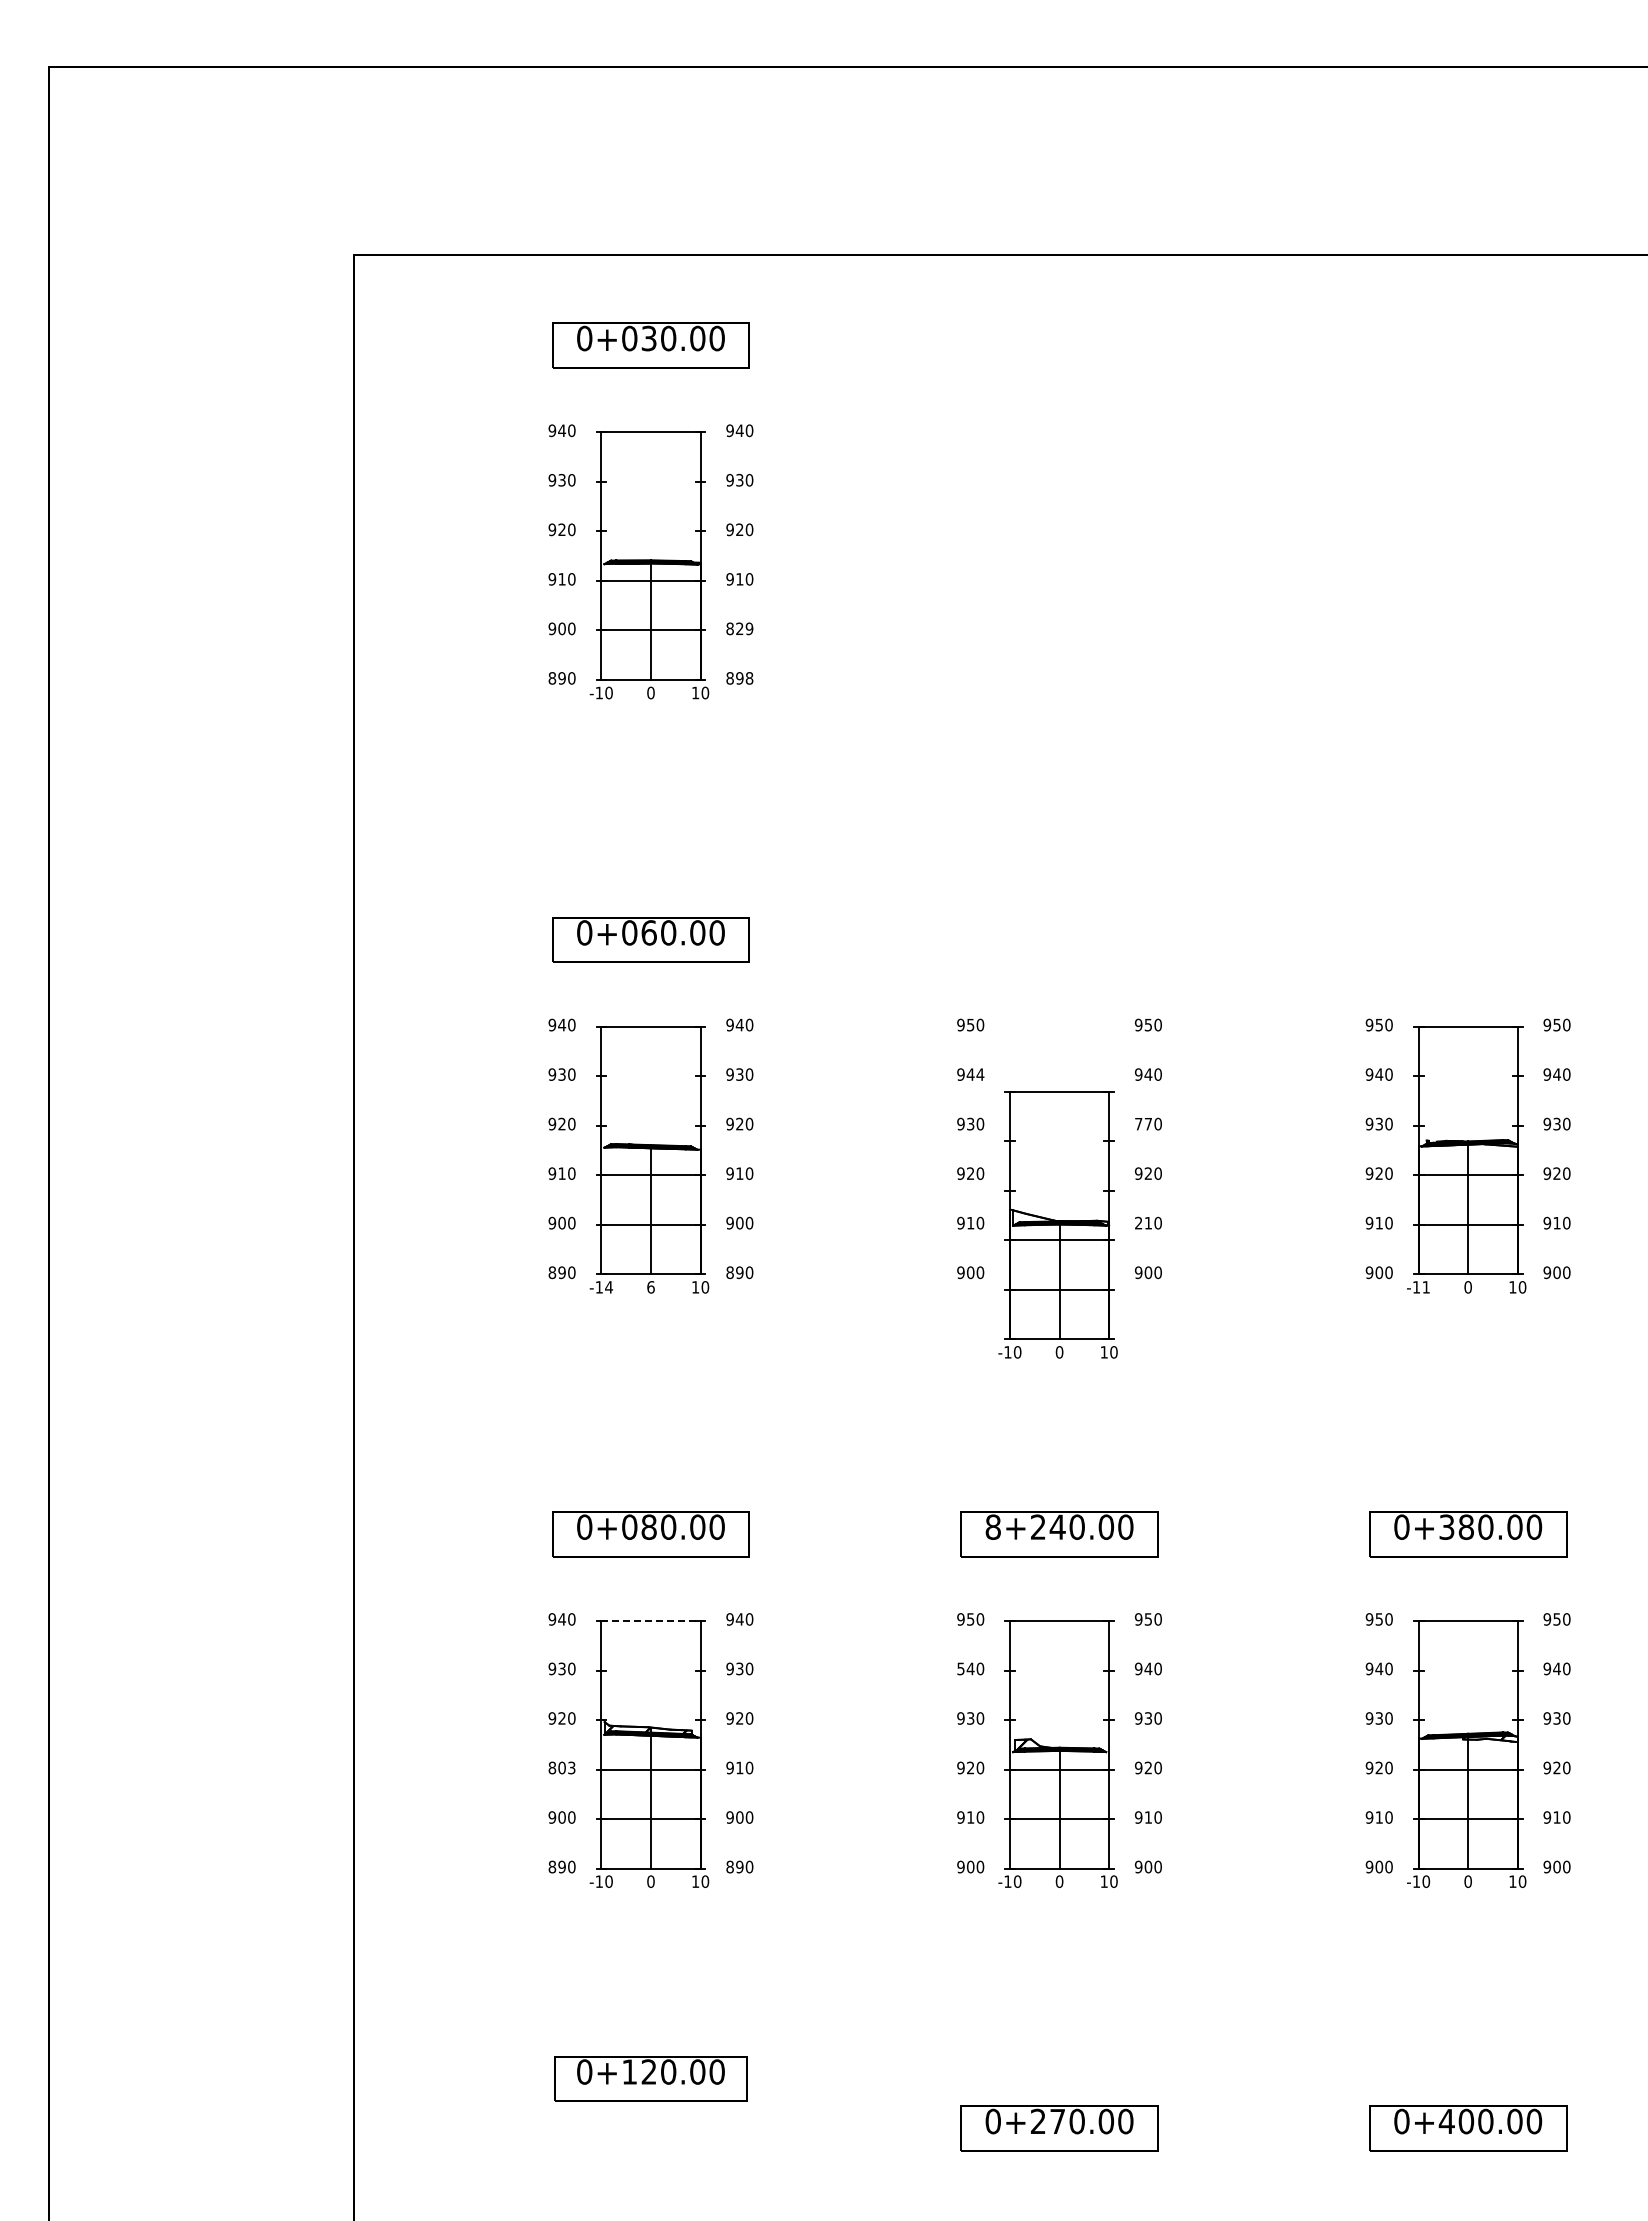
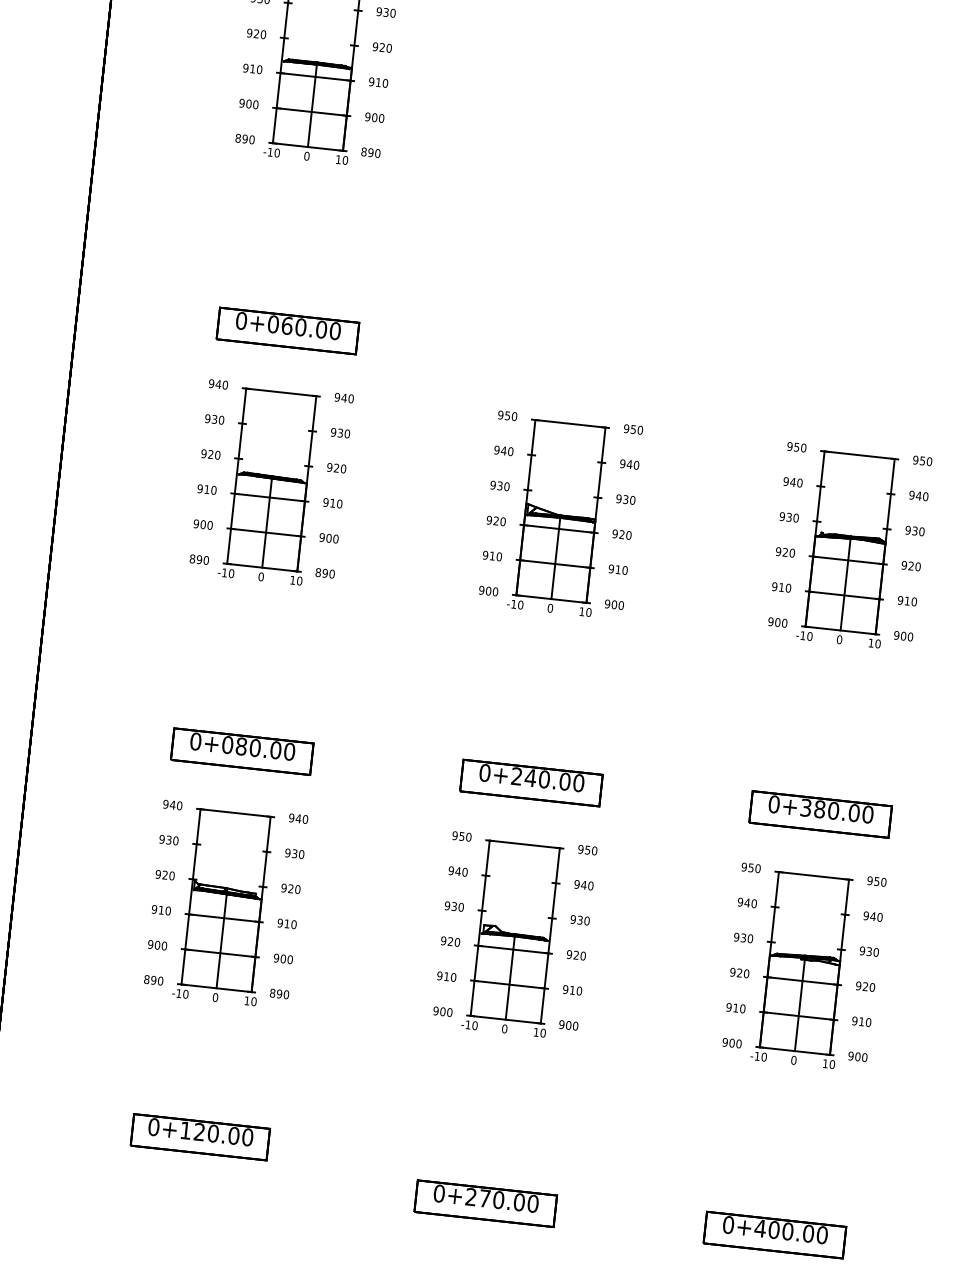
text: (739, 628) -> (374, 117), 829 -> 900
text: (749, 678) -> (377, 153), 898 -> 890
text: (980, 1074) -> (510, 451), 944 -> 940
text: (1143, 1123) -> (622, 498), 770 -> 930
text: (1138, 1223) -> (611, 569), 210 -> 910
part: (1057, 1224) -> (558, 517), moved
text: (608, 1287) -> (231, 573), -14 -> -10
text: (650, 1287) -> (260, 576), 6 -> 0
text: (1426, 1287) -> (810, 636), -11 -> -10
text: (992, 1526) -> (484, 772), 8+240.00 -> 0+240.00
line: (651, 1620) -> (235, 812), dashed -> solid
text: (960, 1668) -> (450, 870), 540 -> 940
text: (561, 1767) -> (160, 909), 803 -> 910

